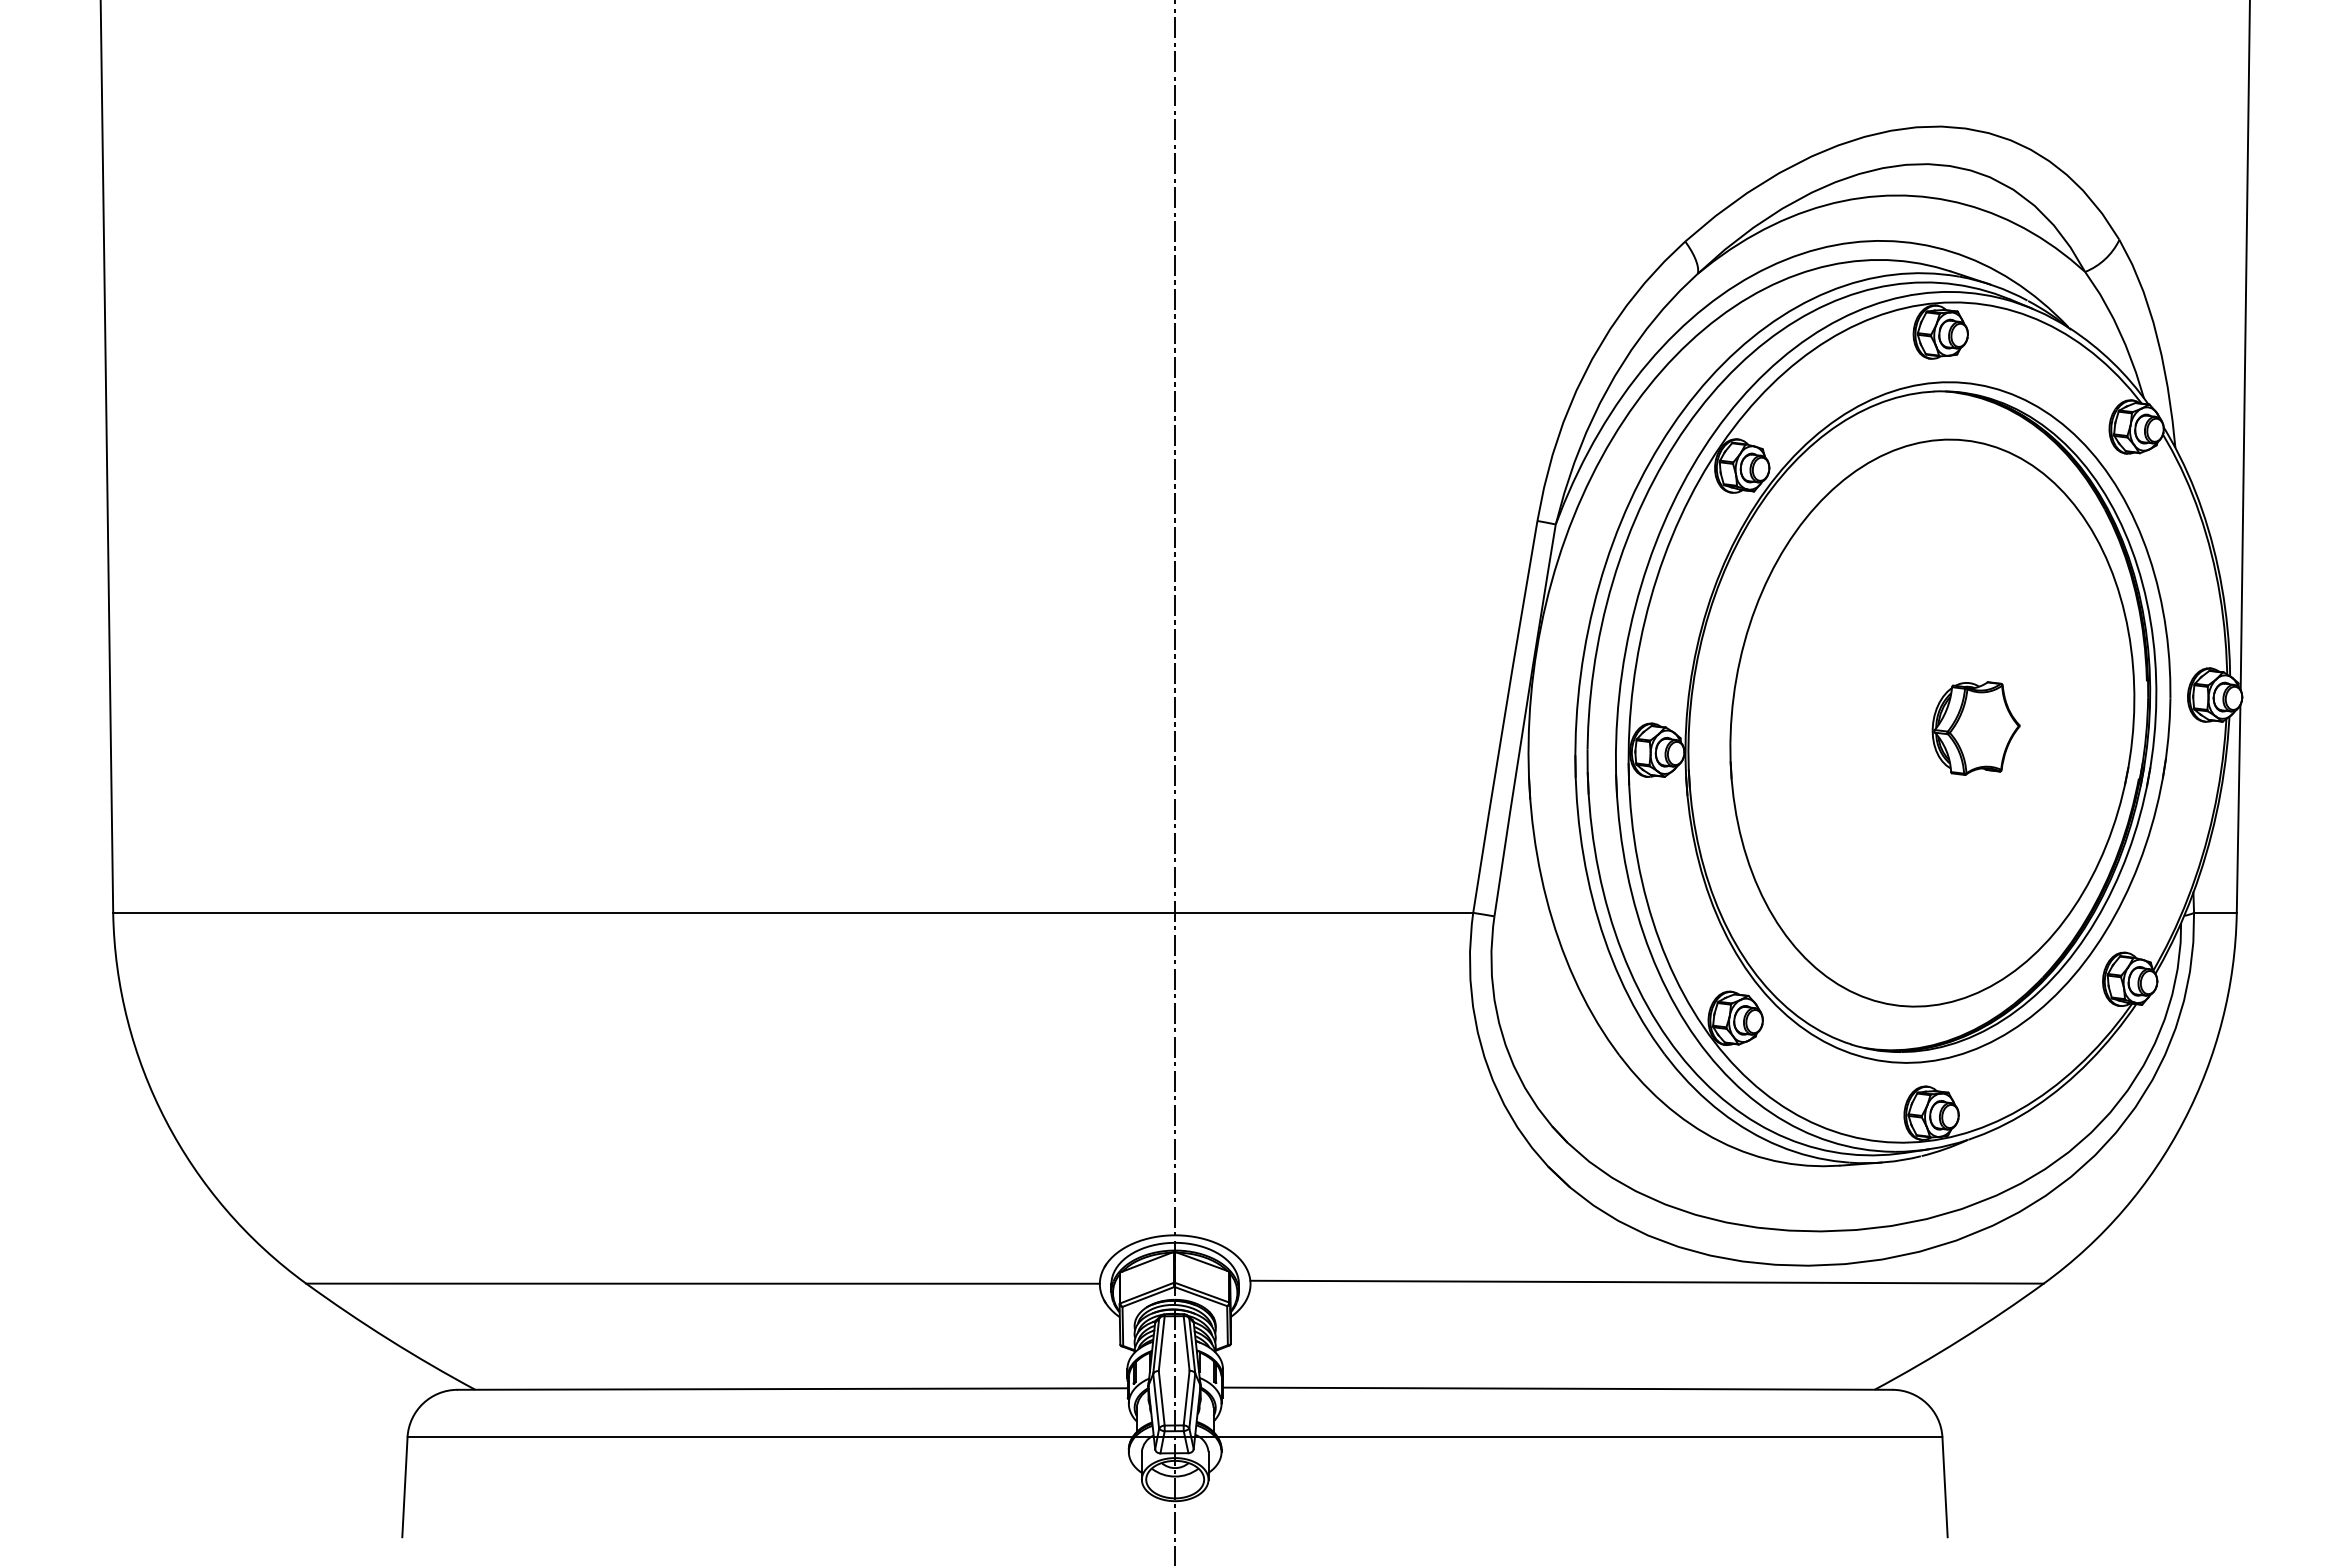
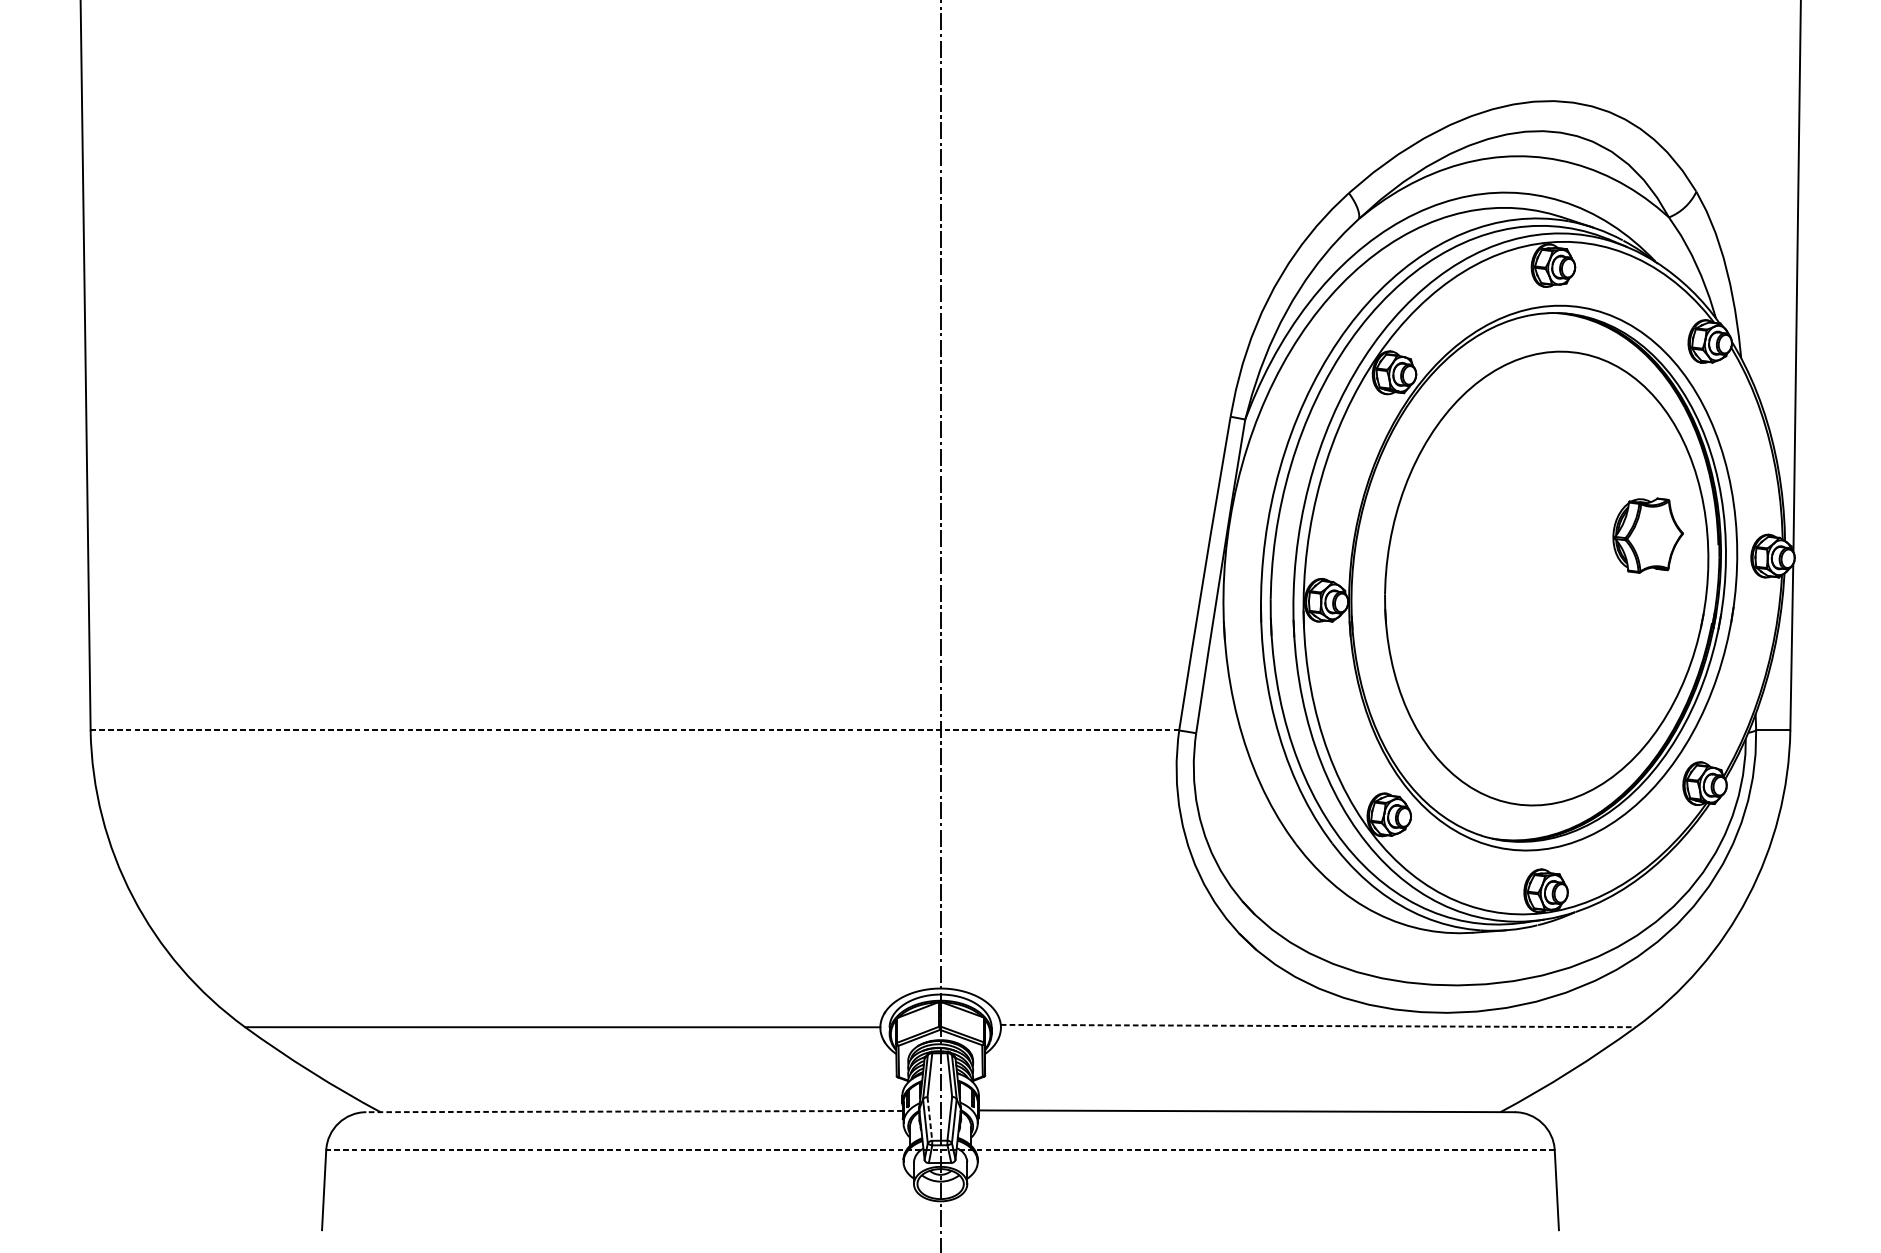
part: (1975, 728) -> (1647, 535), moved
line: (793, 912) -> (635, 730), solid -> dashed
line: (1647, 1282) -> (1318, 1026), solid -> dashed
line: (792, 1389) -> (634, 1111), solid -> dashed
line: (1161, 1398) -> (929, 1119), solid -> dashed
line: (1174, 1437) -> (940, 1150), solid -> dashed

